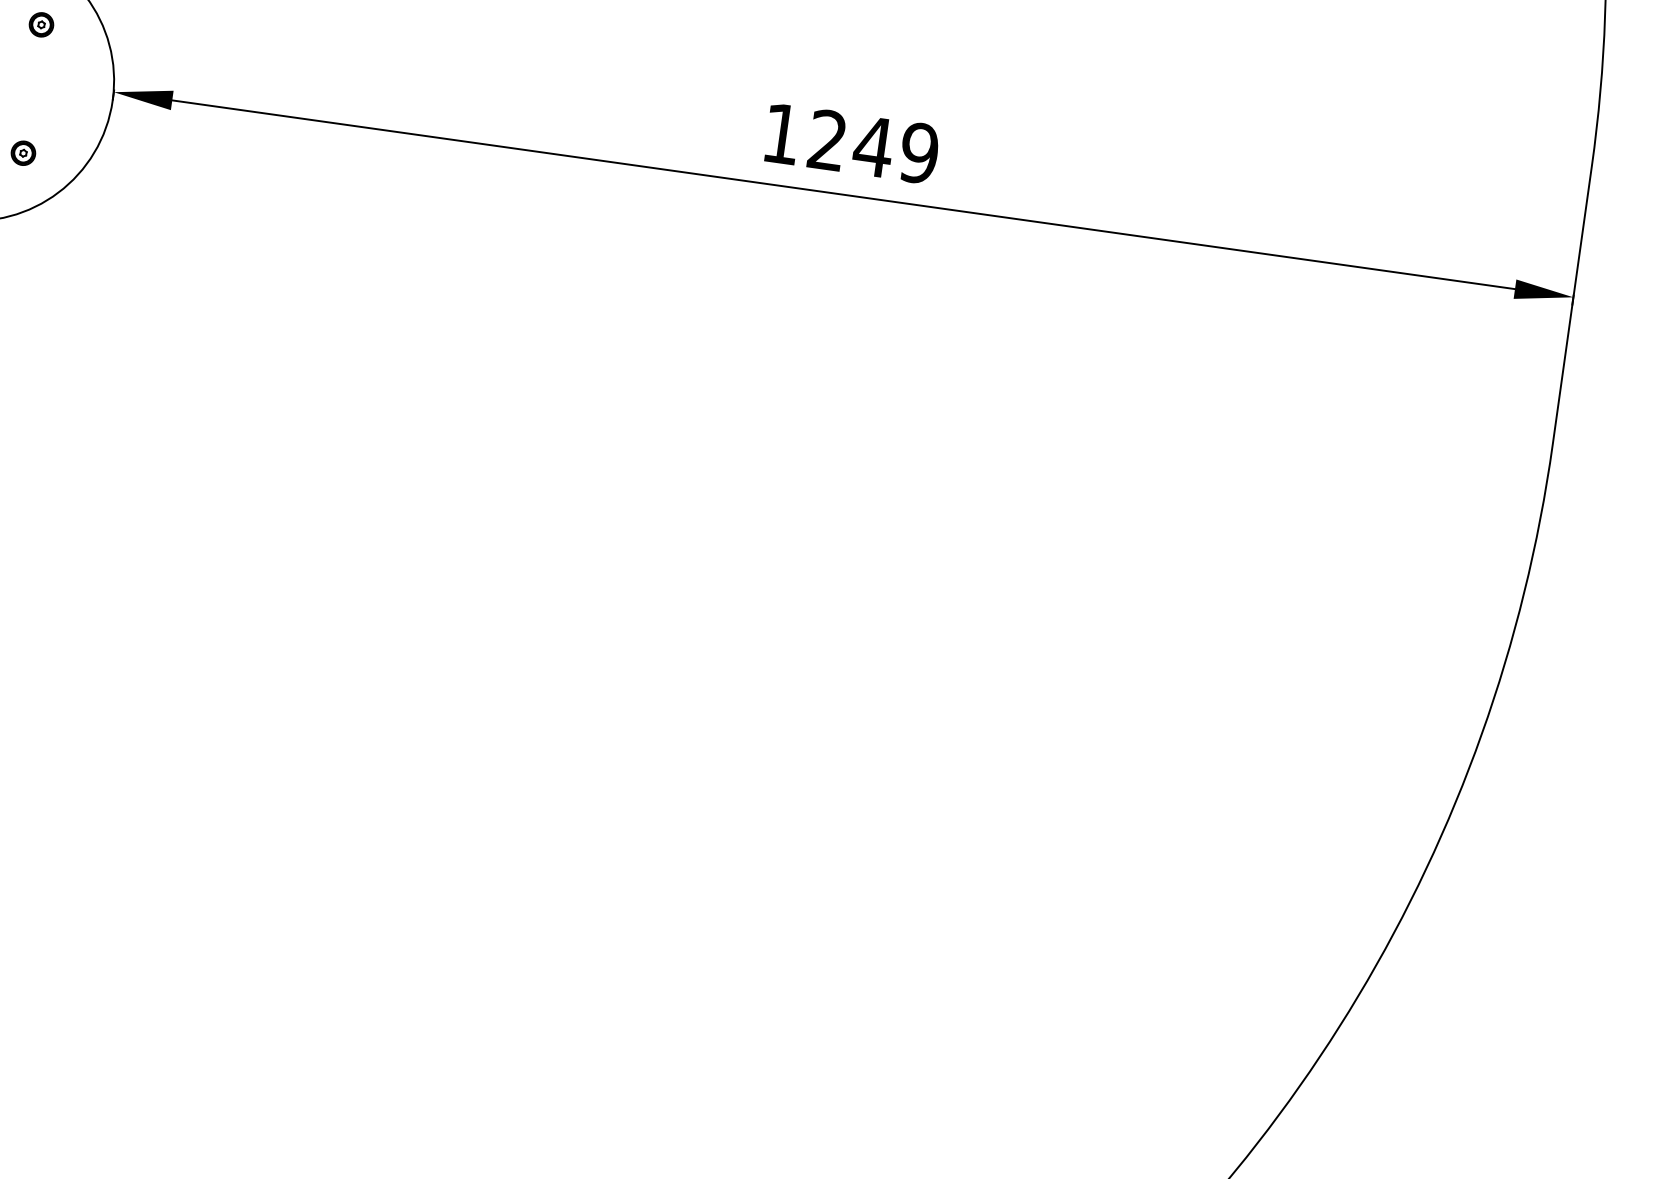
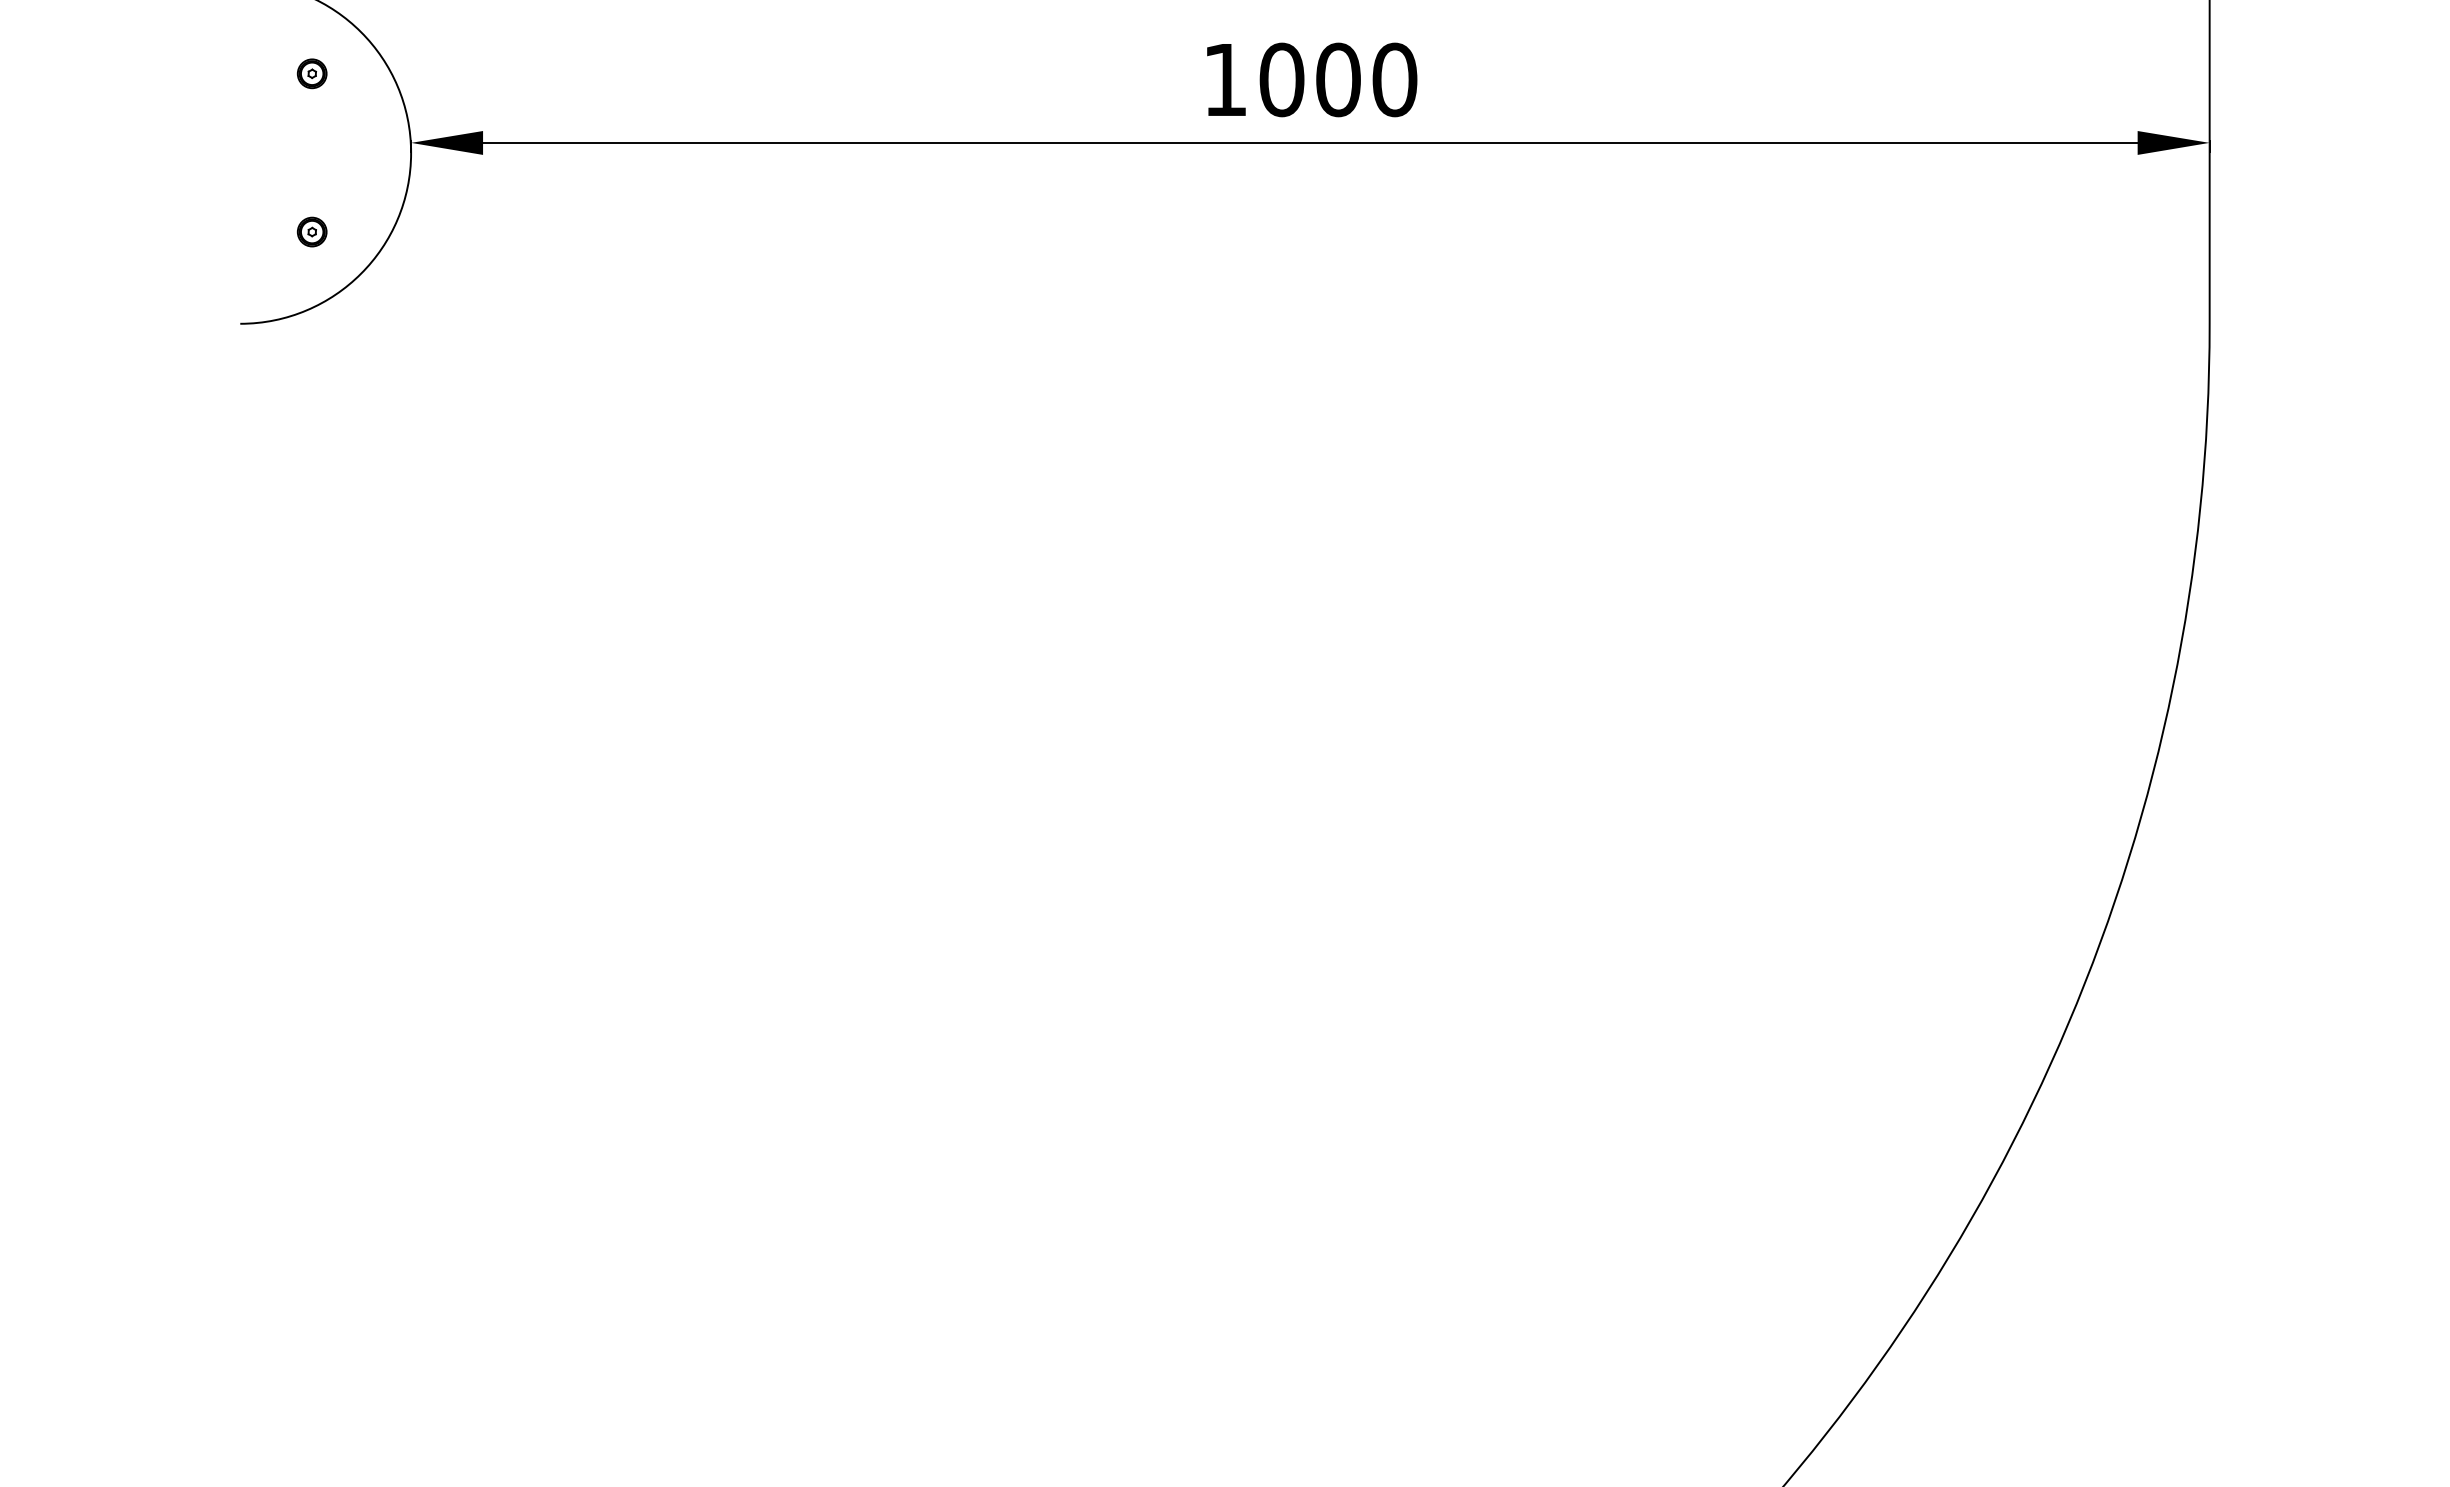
text: (873, 146) -> (1338, 79), 1249 -> 1000

